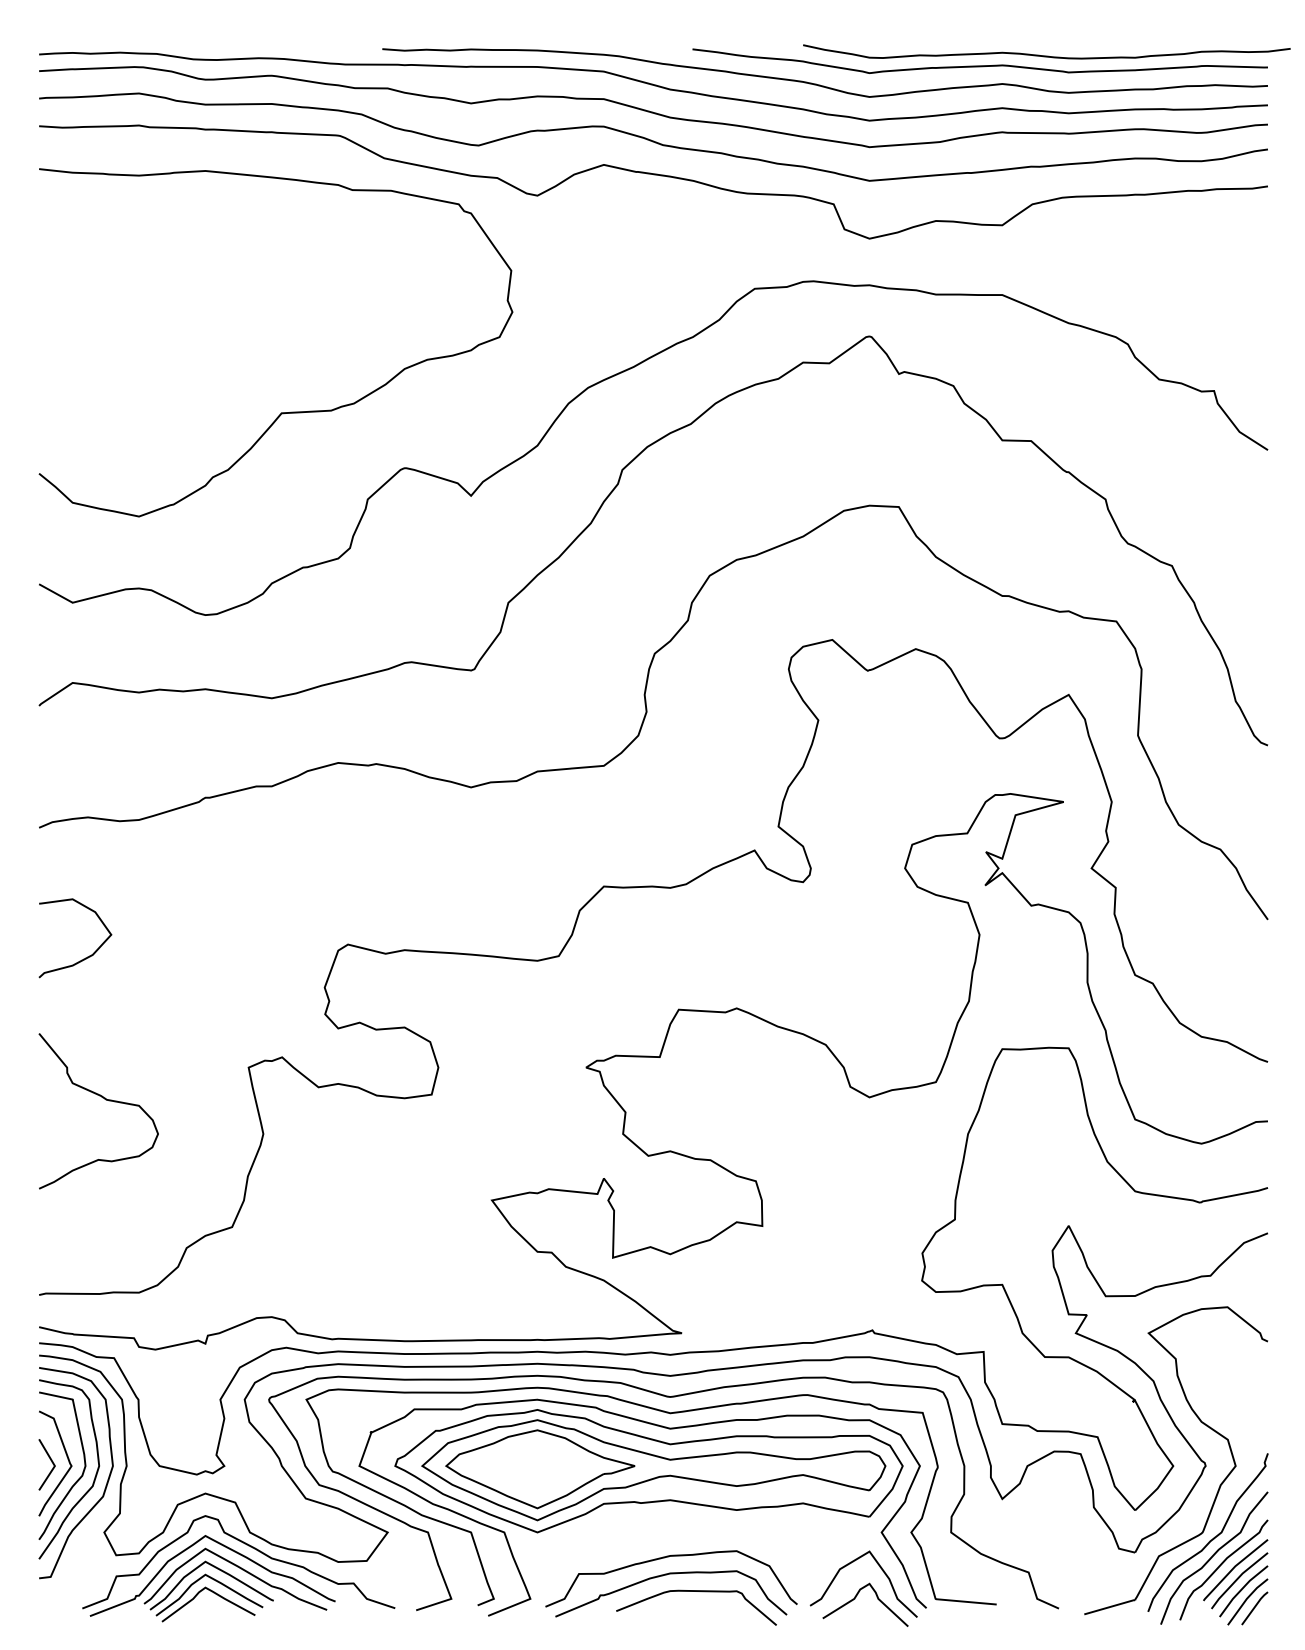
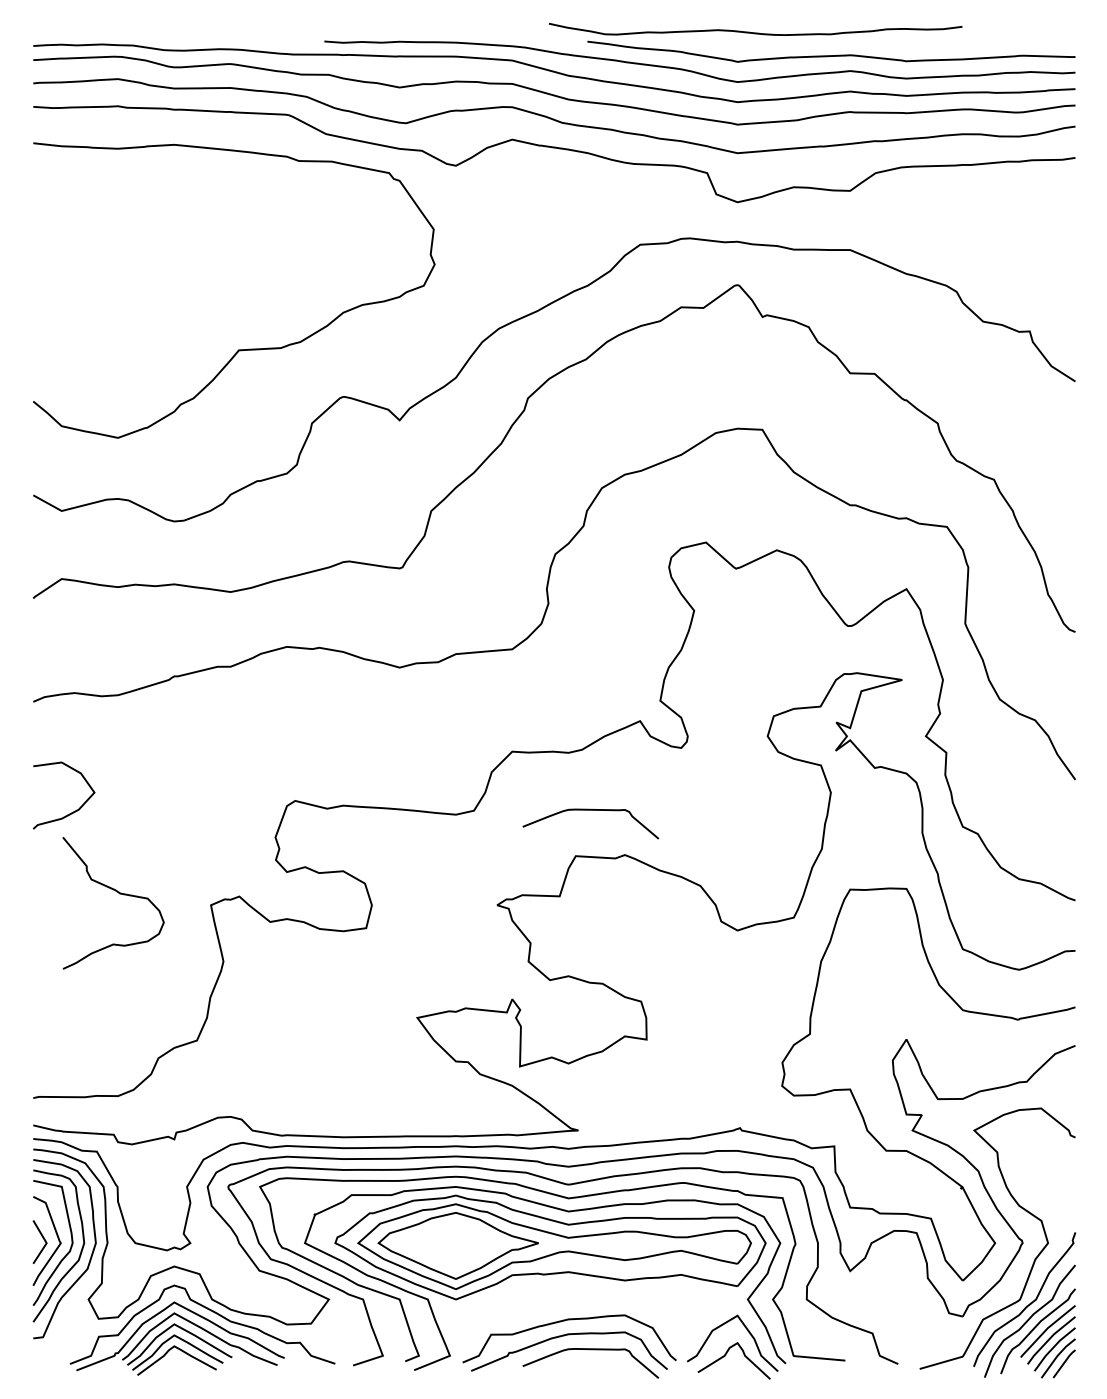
curve: (1046, 55) -> (755, 32), moved
curve: (701, 956) -> (595, 811), added
curve: (105, 1100) -> (119, 894), moved

